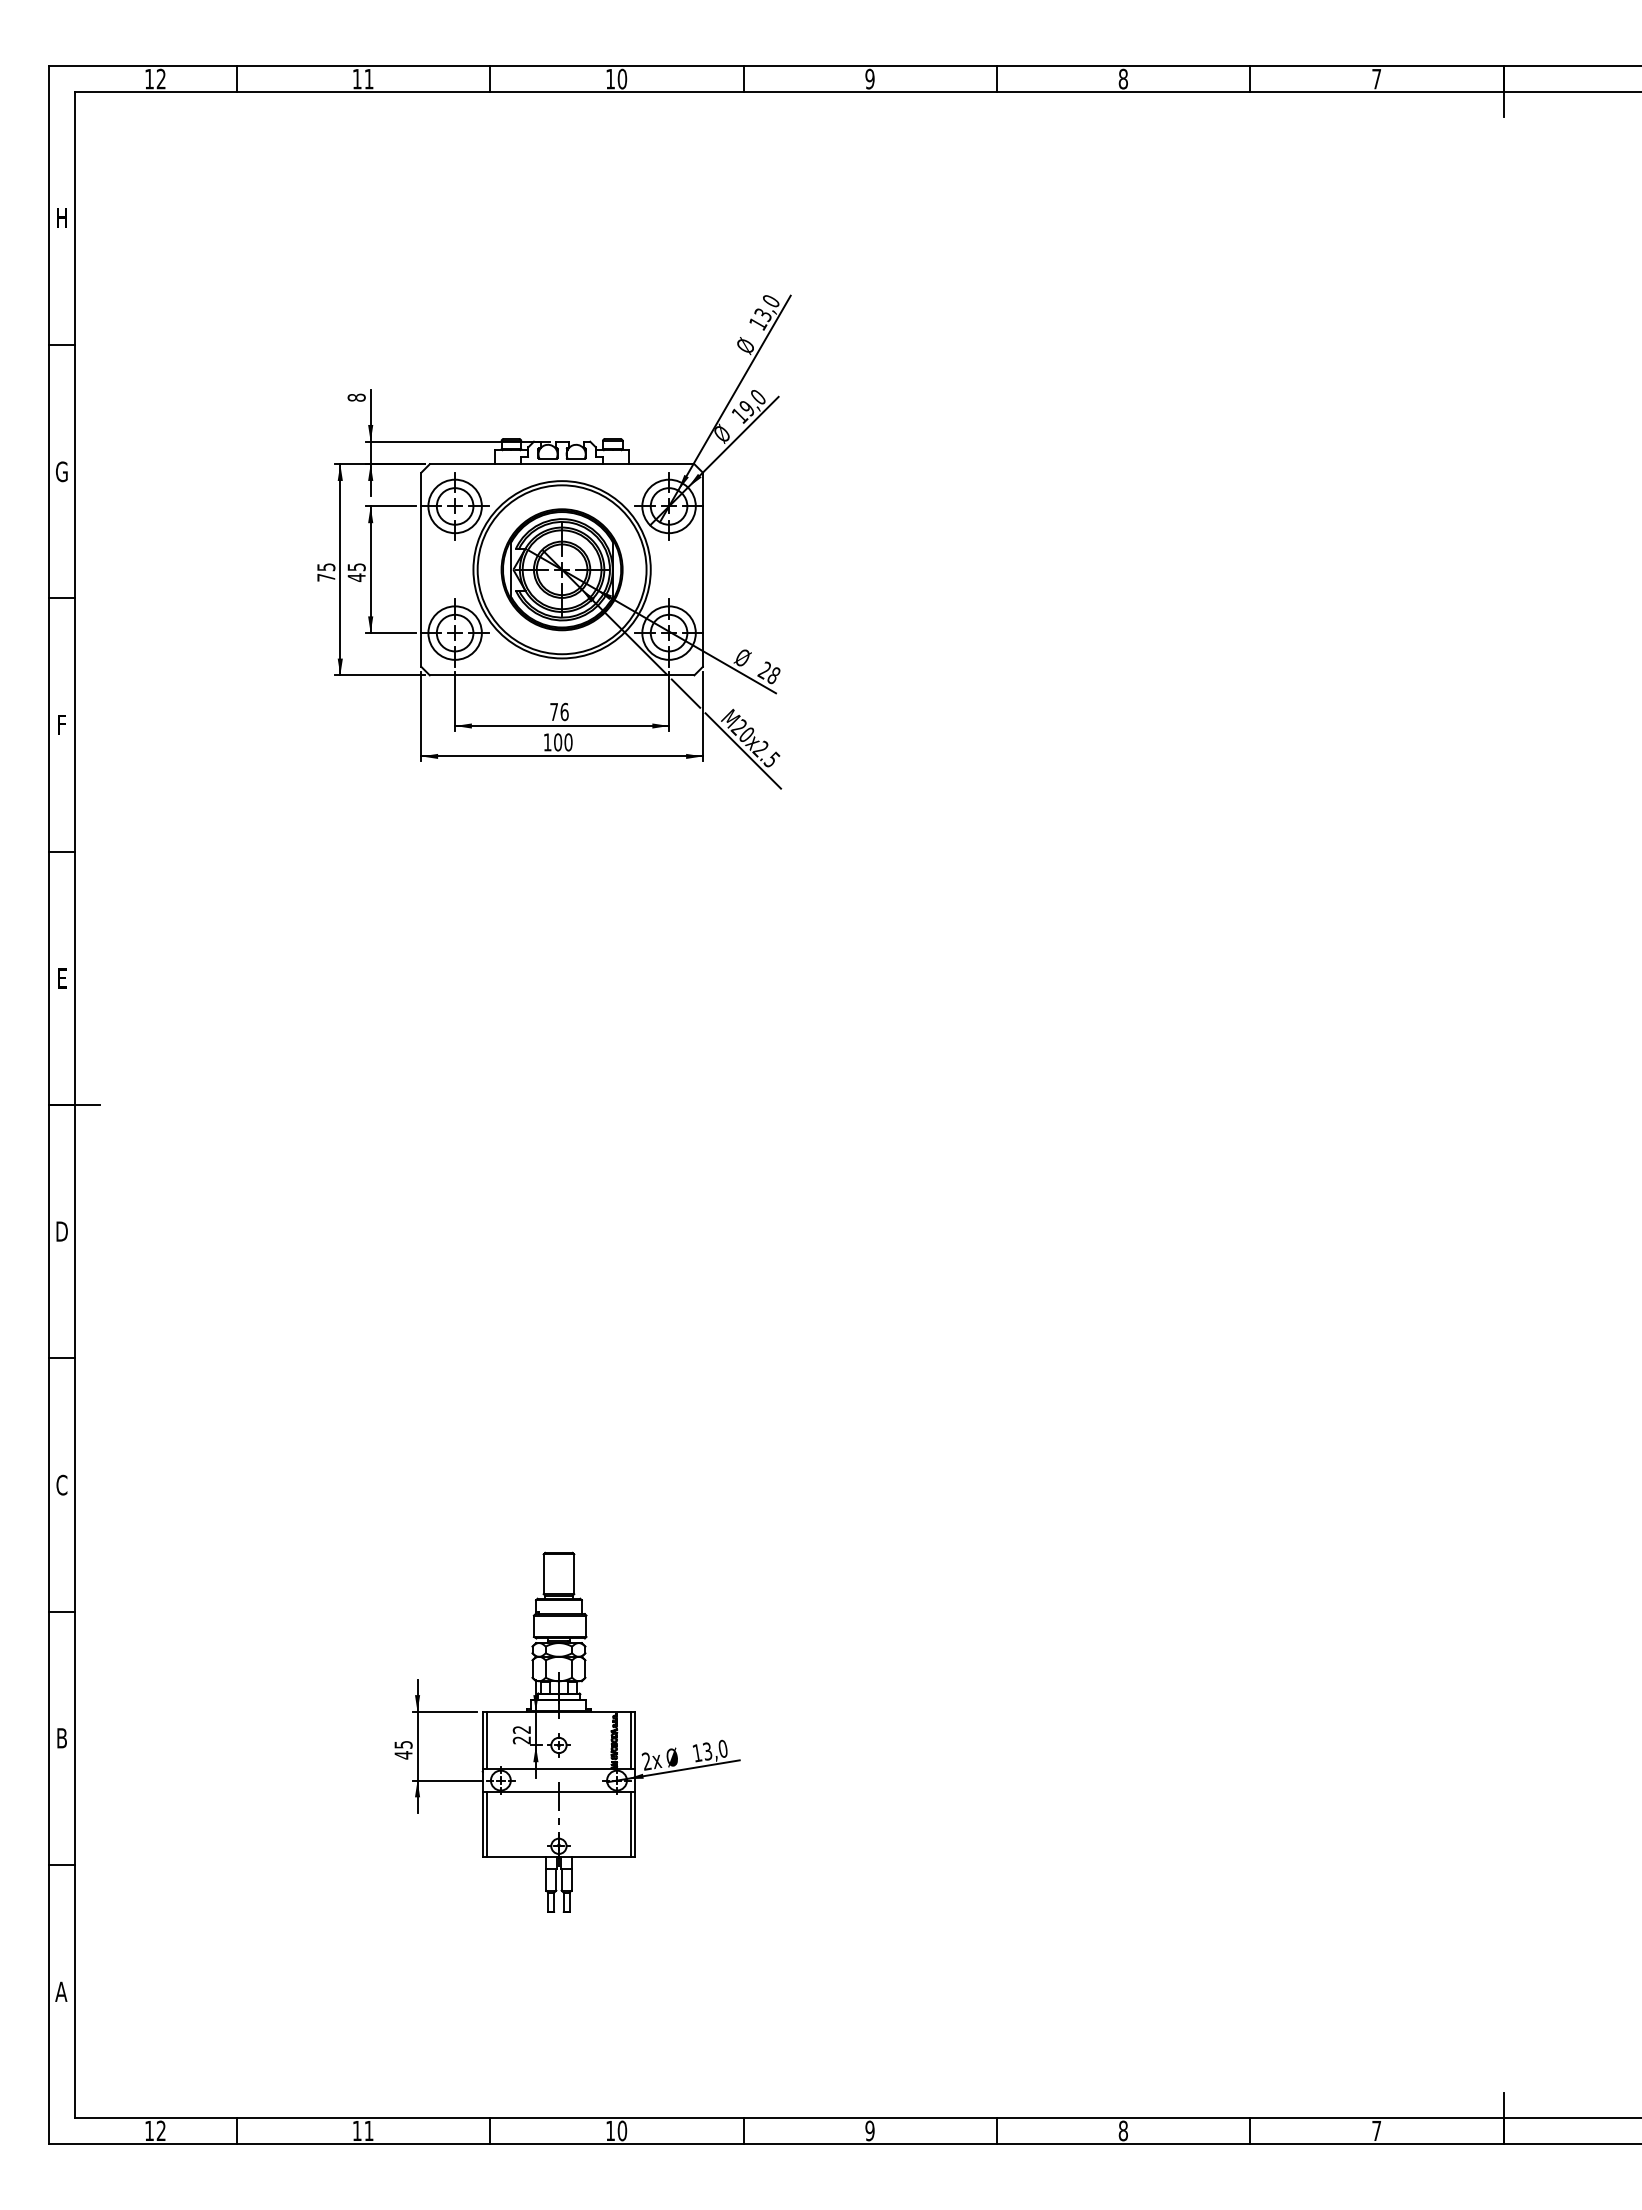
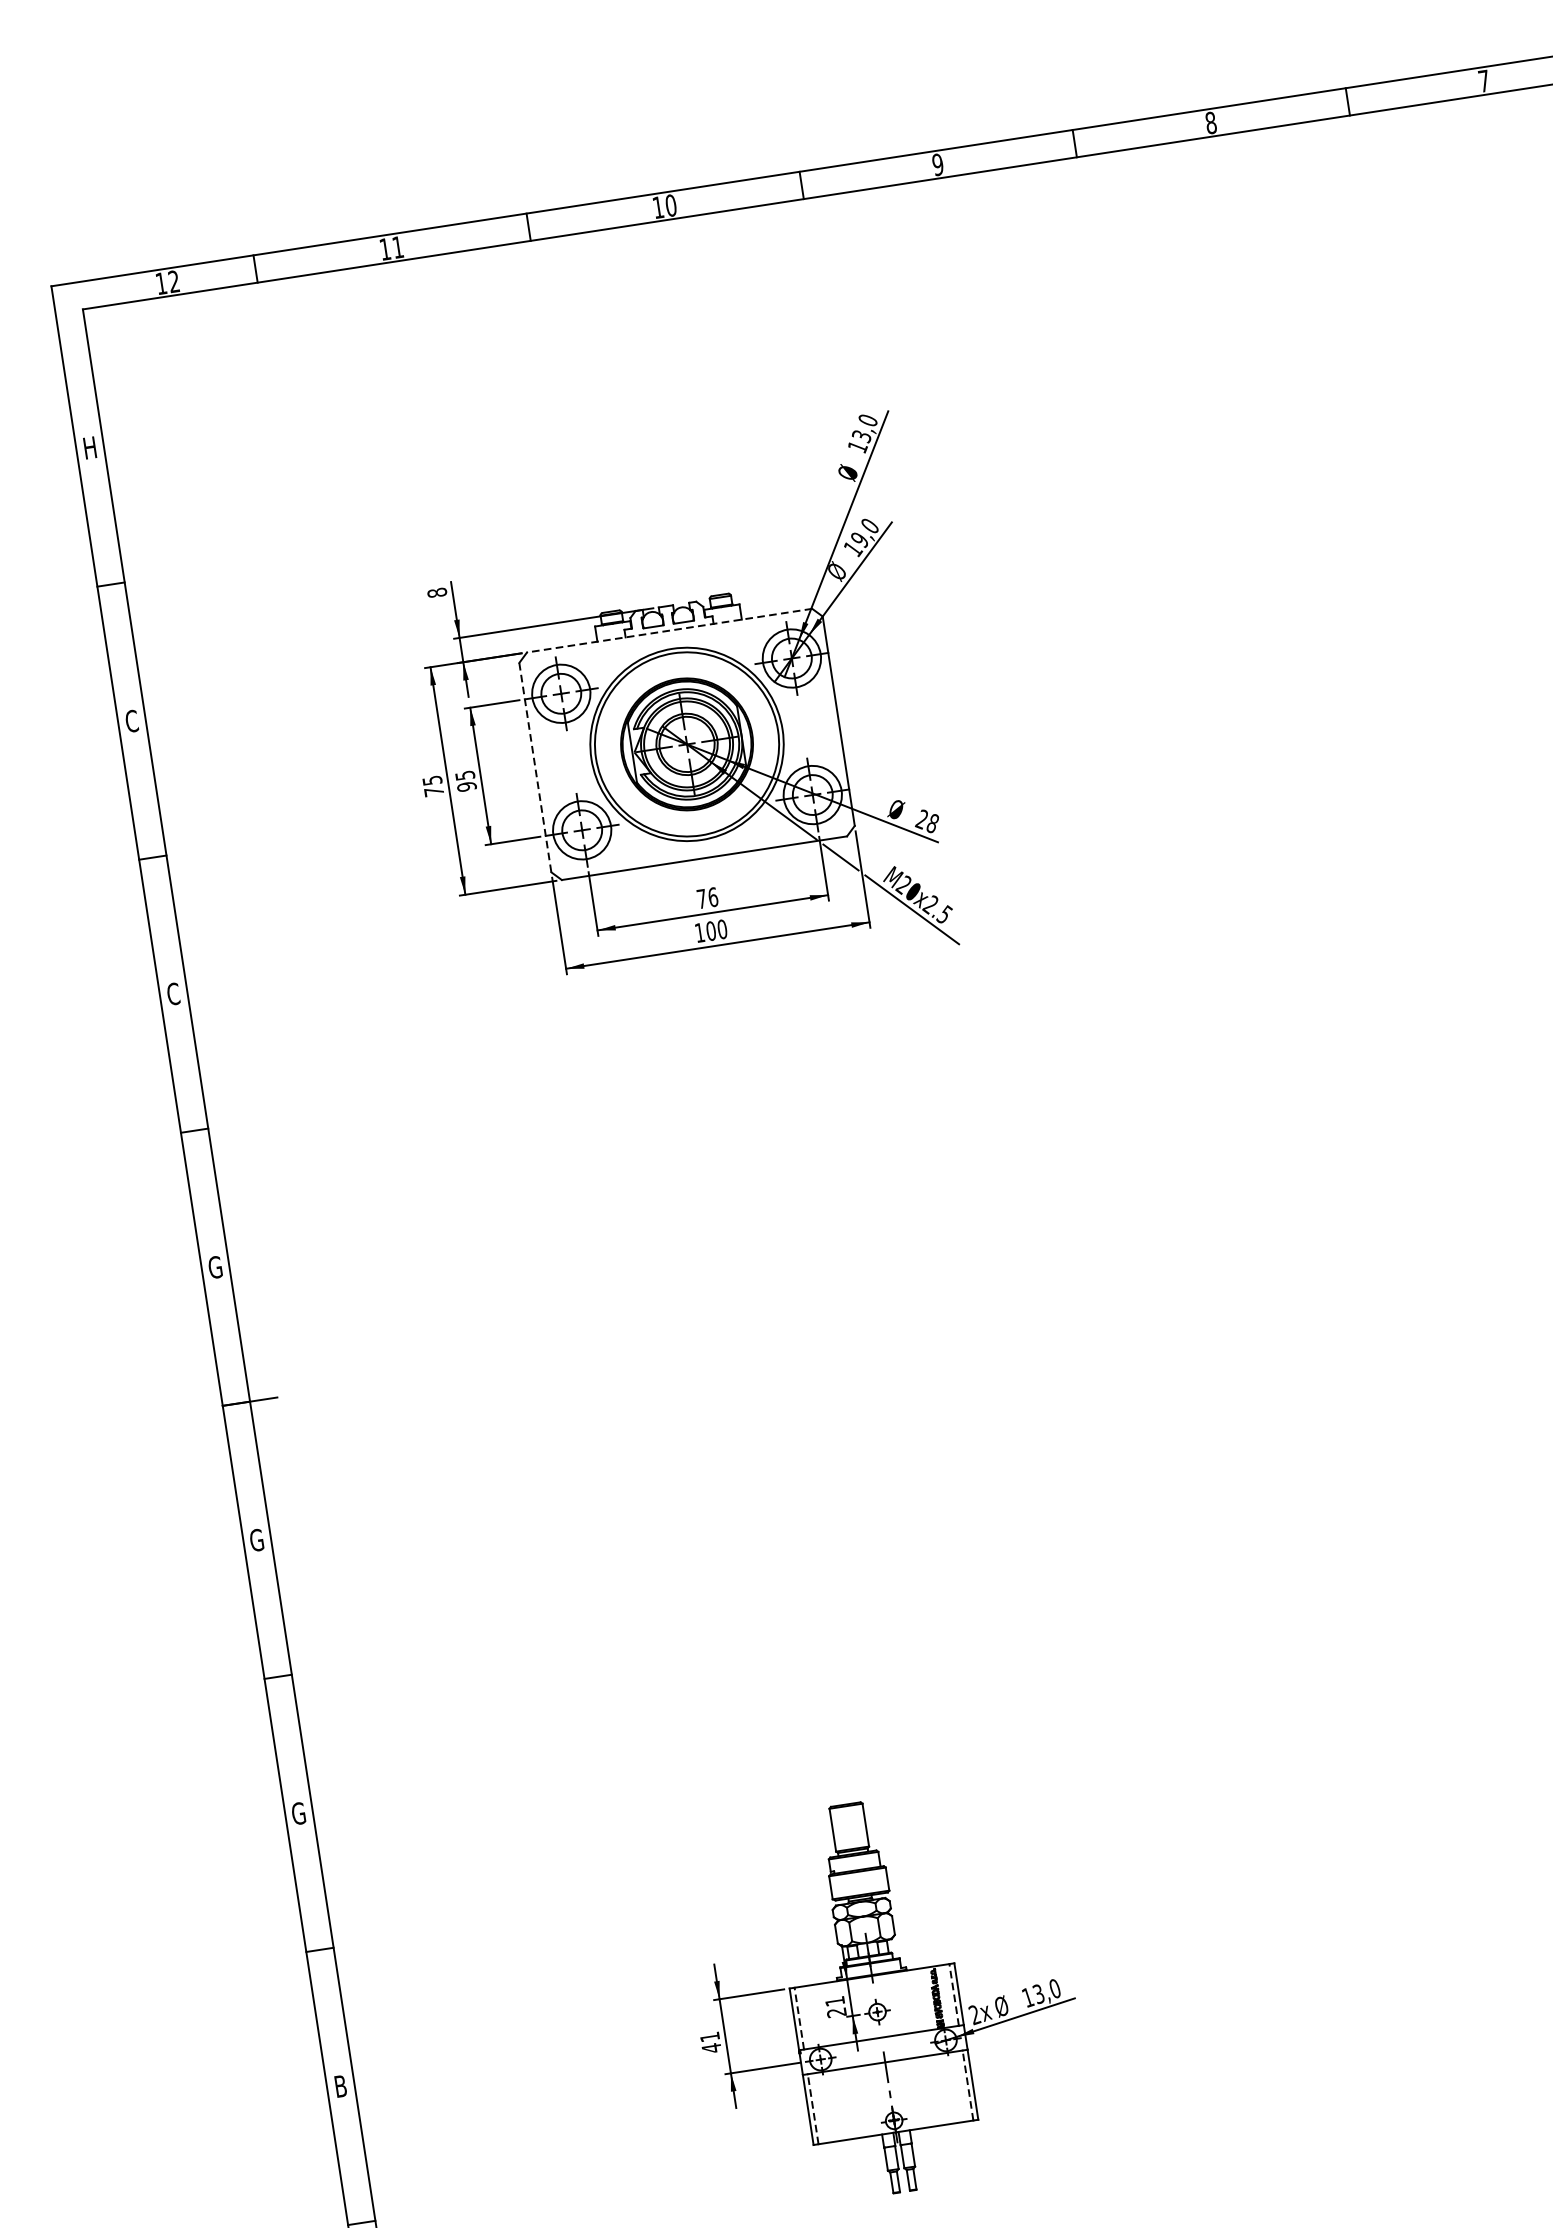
line: (561, 464) -> (669, 631), solid -> dashed
text: (61, 471) -> (131, 721), G -> C
line: (421, 570) -> (535, 768), solid -> dashed
text: (356, 577) -> (466, 786), 45 -> 95
text: (61, 724) -> (172, 993), F -> C
text: (61, 978) -> (214, 1267), E -> G
text: (61, 1231) -> (256, 1540), D -> G
text: (61, 1485) -> (298, 1813), C -> G
text: (521, 1729) -> (834, 2001), 22 -> 21
line: (487, 1740) -> (799, 2018), solid -> dashed
line: (630, 1740) -> (953, 1995), solid -> dashed
text: (403, 1744) -> (709, 2036), 45 -> 41
line: (487, 1824) -> (813, 2109), solid -> dashed
line: (630, 1824) -> (967, 2085), solid -> dashed

